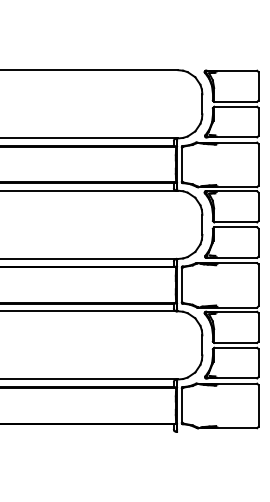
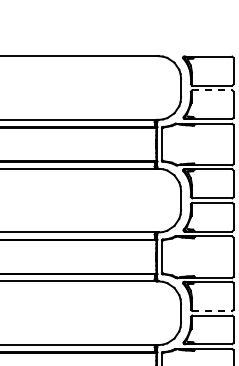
line: (236, 106) -> (212, 90), solid -> dashed
line: (236, 342) -> (212, 310), solid -> dashed

